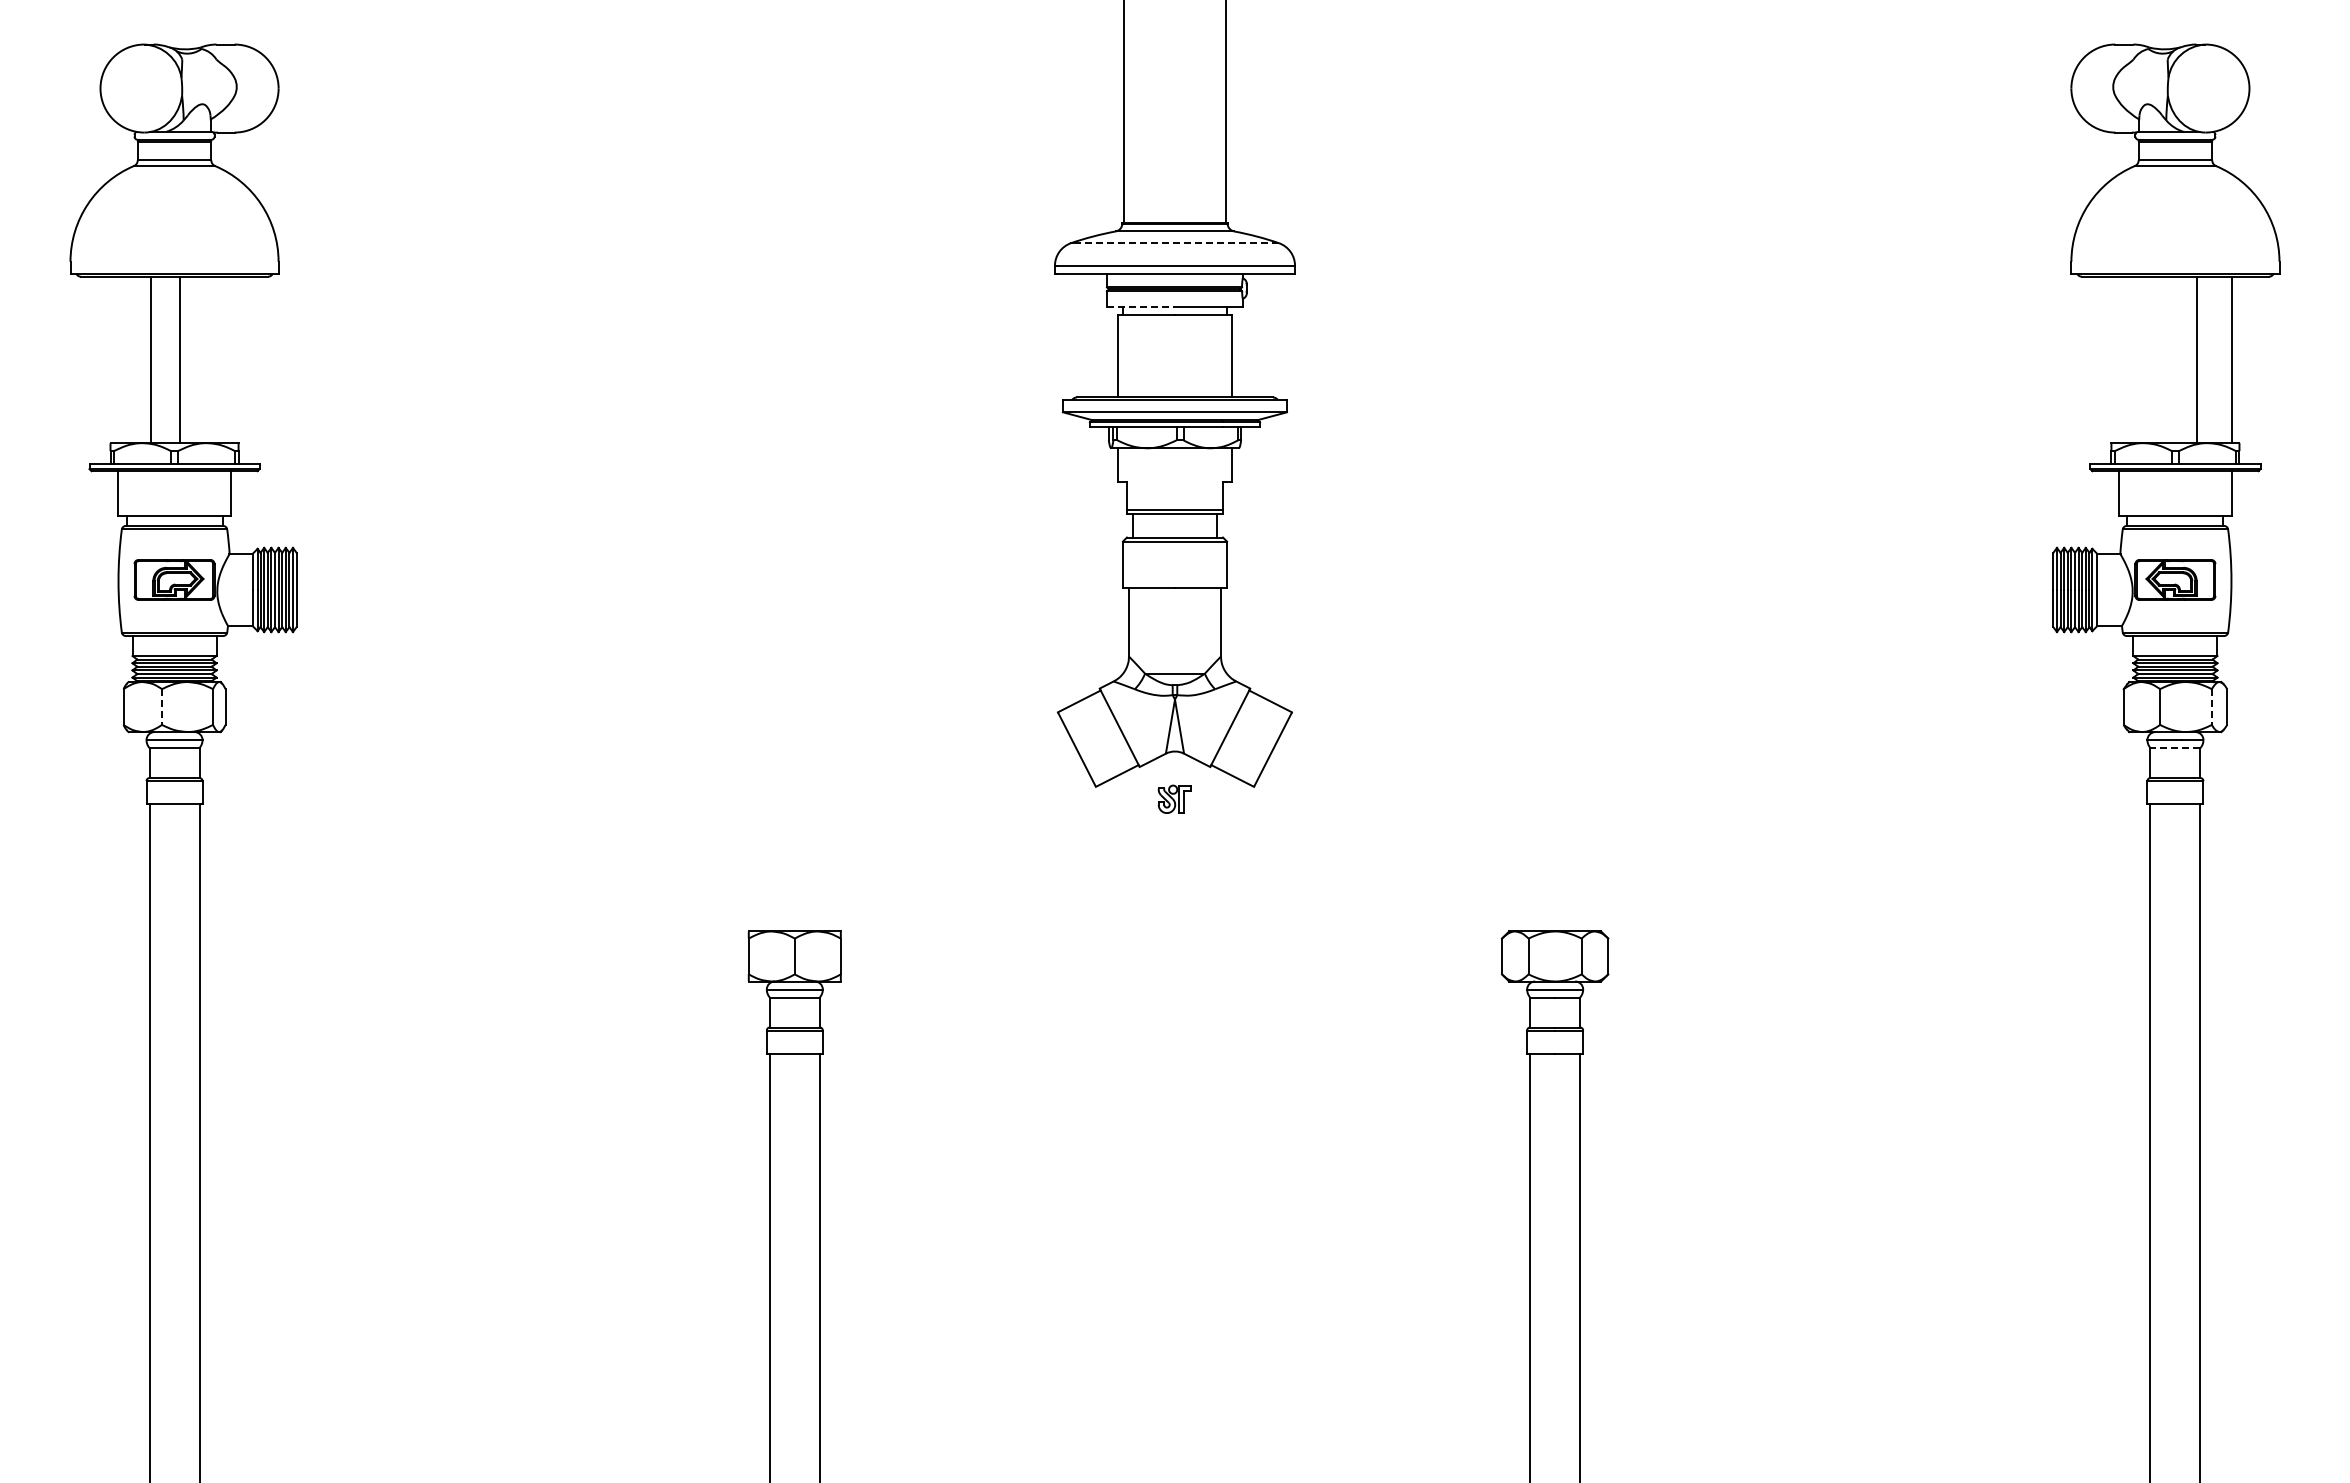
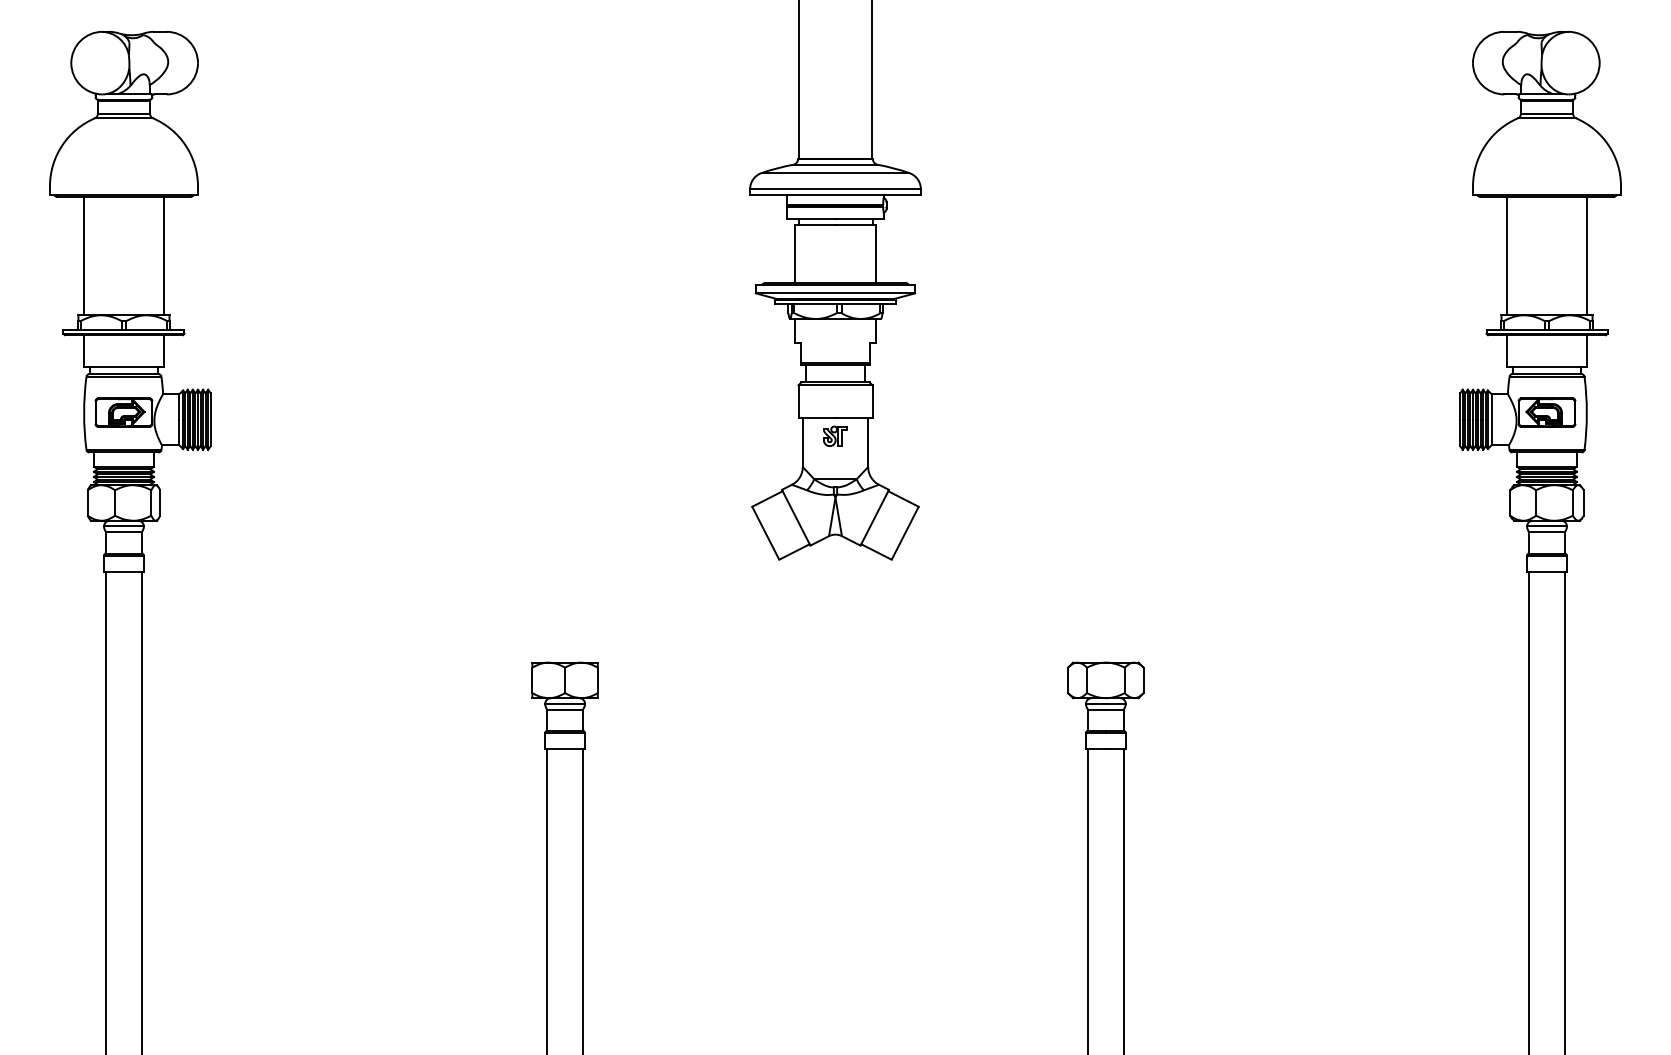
line: (1175, 243) -> (835, 173), dashed -> solid
line: (1141, 307) -> (811, 218), dashed -> solid
line: (151, 359) -> (164, 255), moved
line: (179, 359) -> (83, 255), moved
line: (2196, 359) -> (1506, 255), moved
line: (162, 707) -> (115, 503), dashed -> solid
line: (2211, 707) -> (1572, 503), dashed -> solid
line: (2174, 748) -> (1546, 532), dashed -> solid
part: (1174, 798) -> (835, 435), moved

